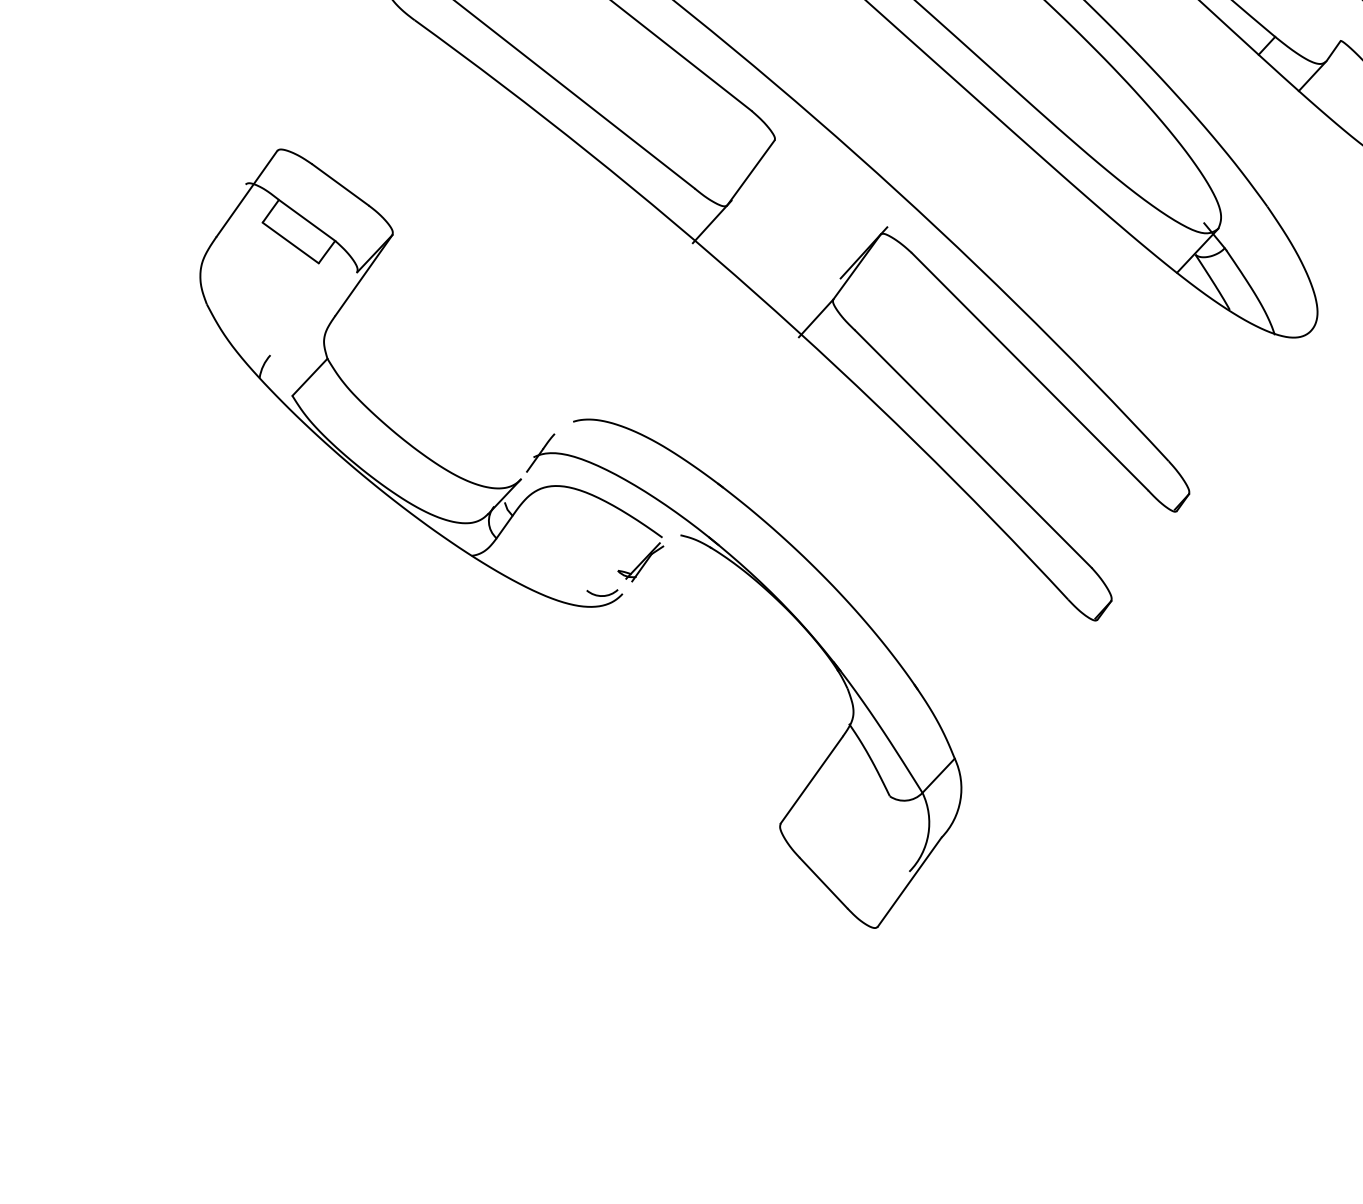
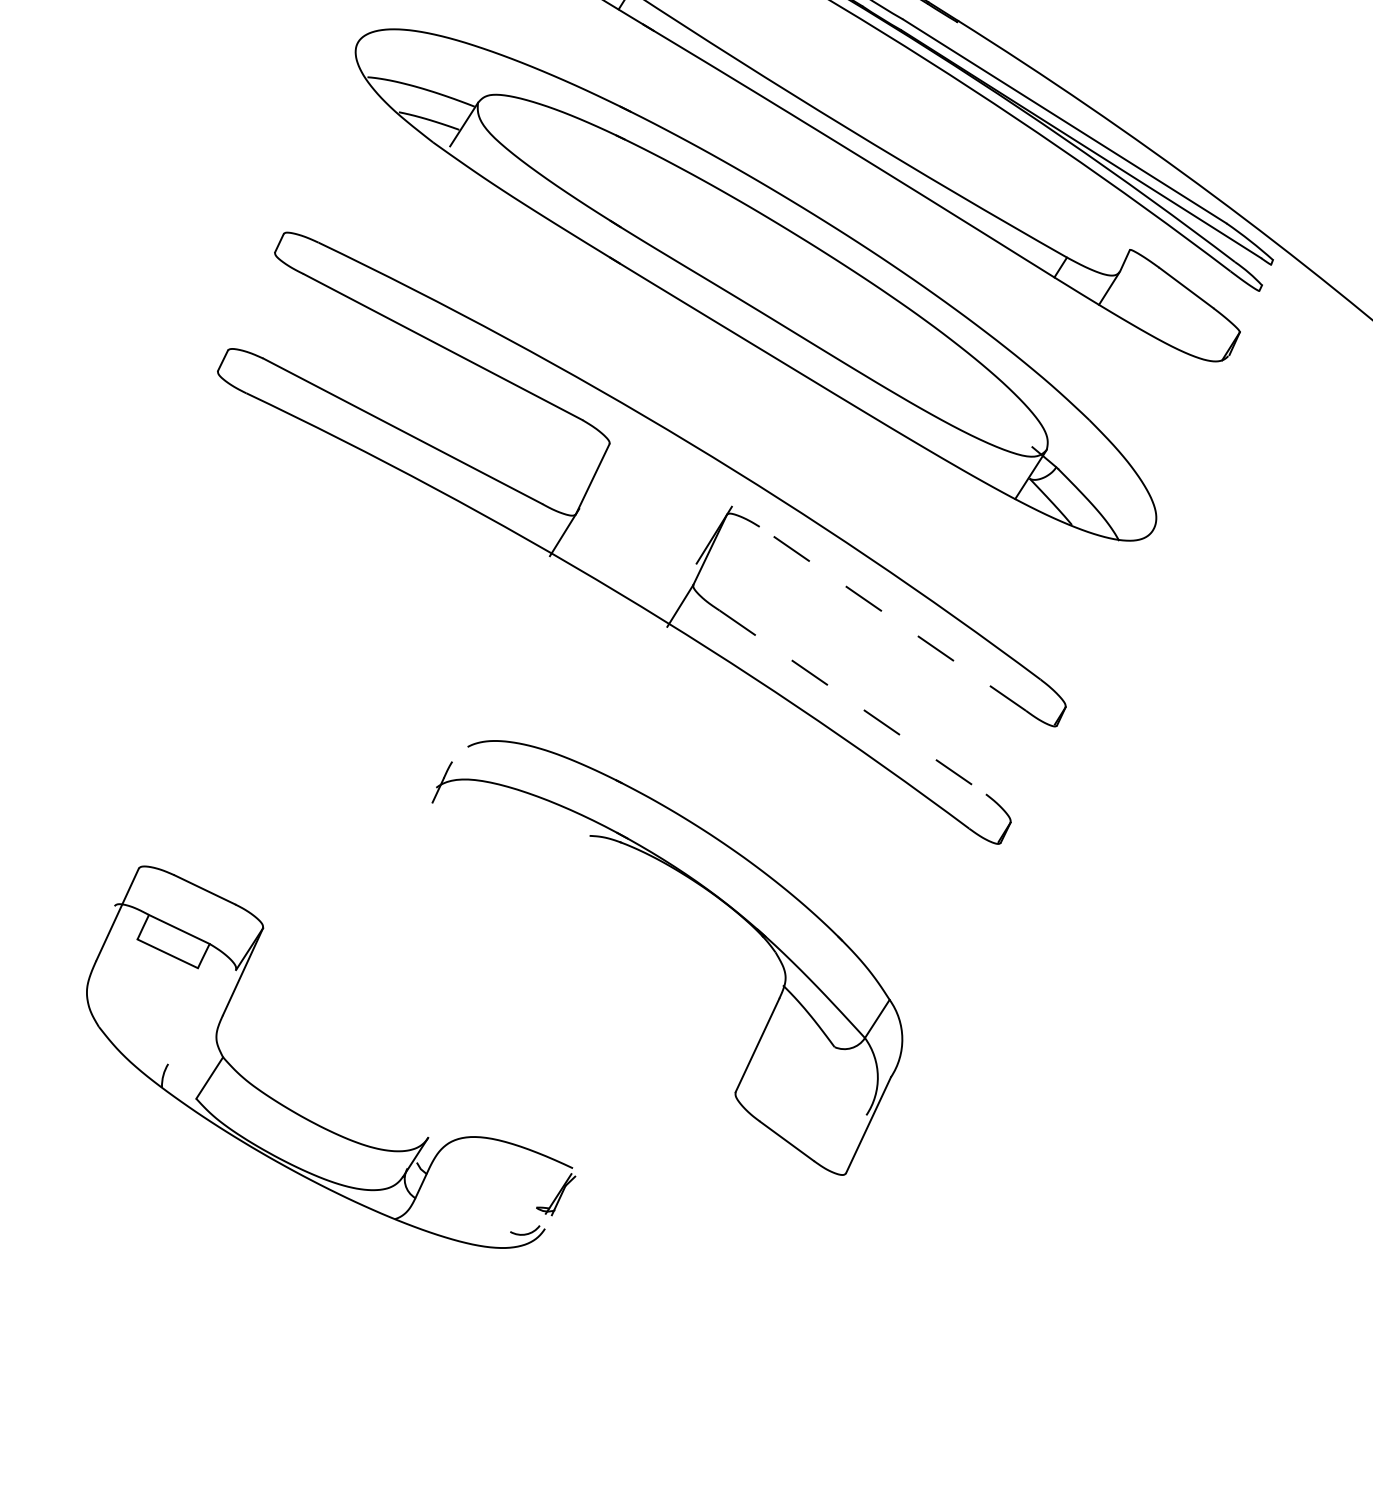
line: (1029, 371) -> (892, 618), solid -> dashed
part: (390, 427) -> (295, 1111), moved
line: (973, 449) -> (852, 702), solid -> dashed

